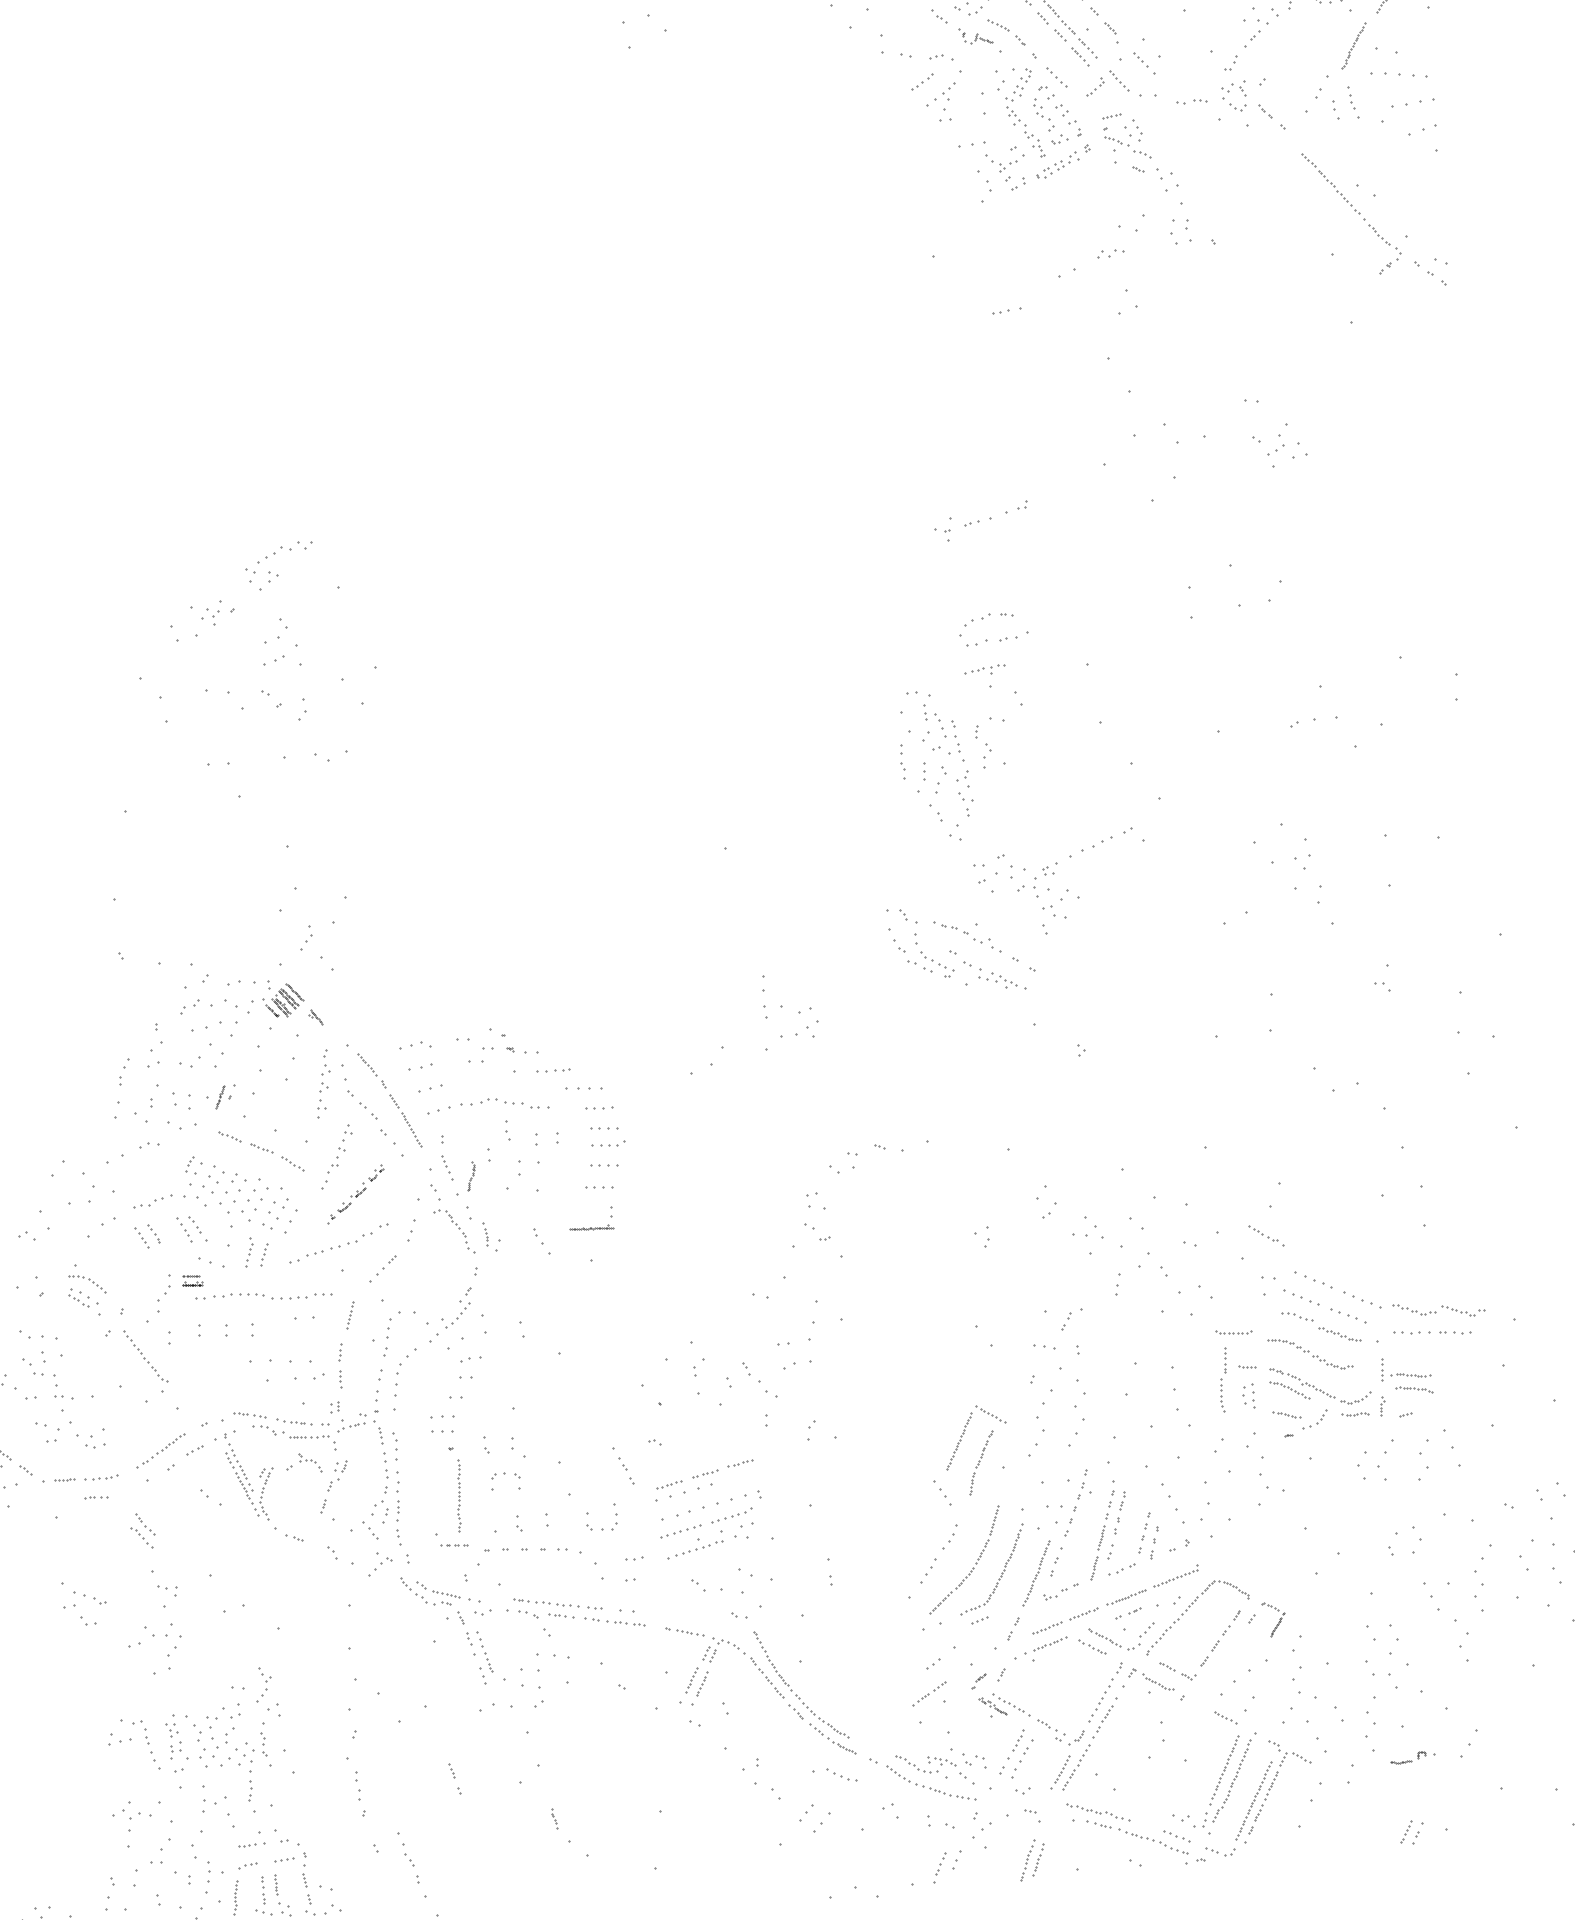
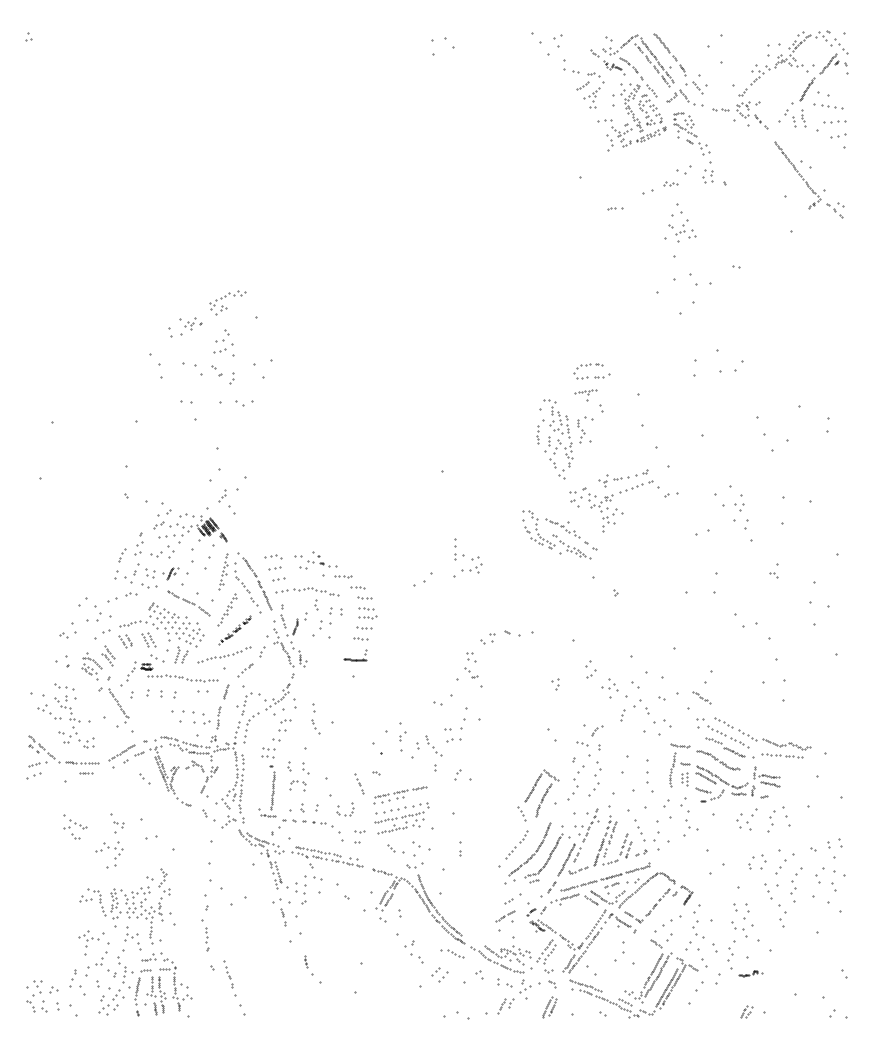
part: (1279, 445) -> (682, 230), moved
part: (982, 521) -> (623, 478), moved
part: (1303, 723) -> (671, 494), moved
part: (583, 1089) -> (357, 587), size x0.71
part: (542, 1240) -> (315, 726), moved
part: (143, 1530) -> (108, 655), moved
part: (1469, 1742) -> (780, 866), moved
part: (454, 1779) -> (283, 917), moved

